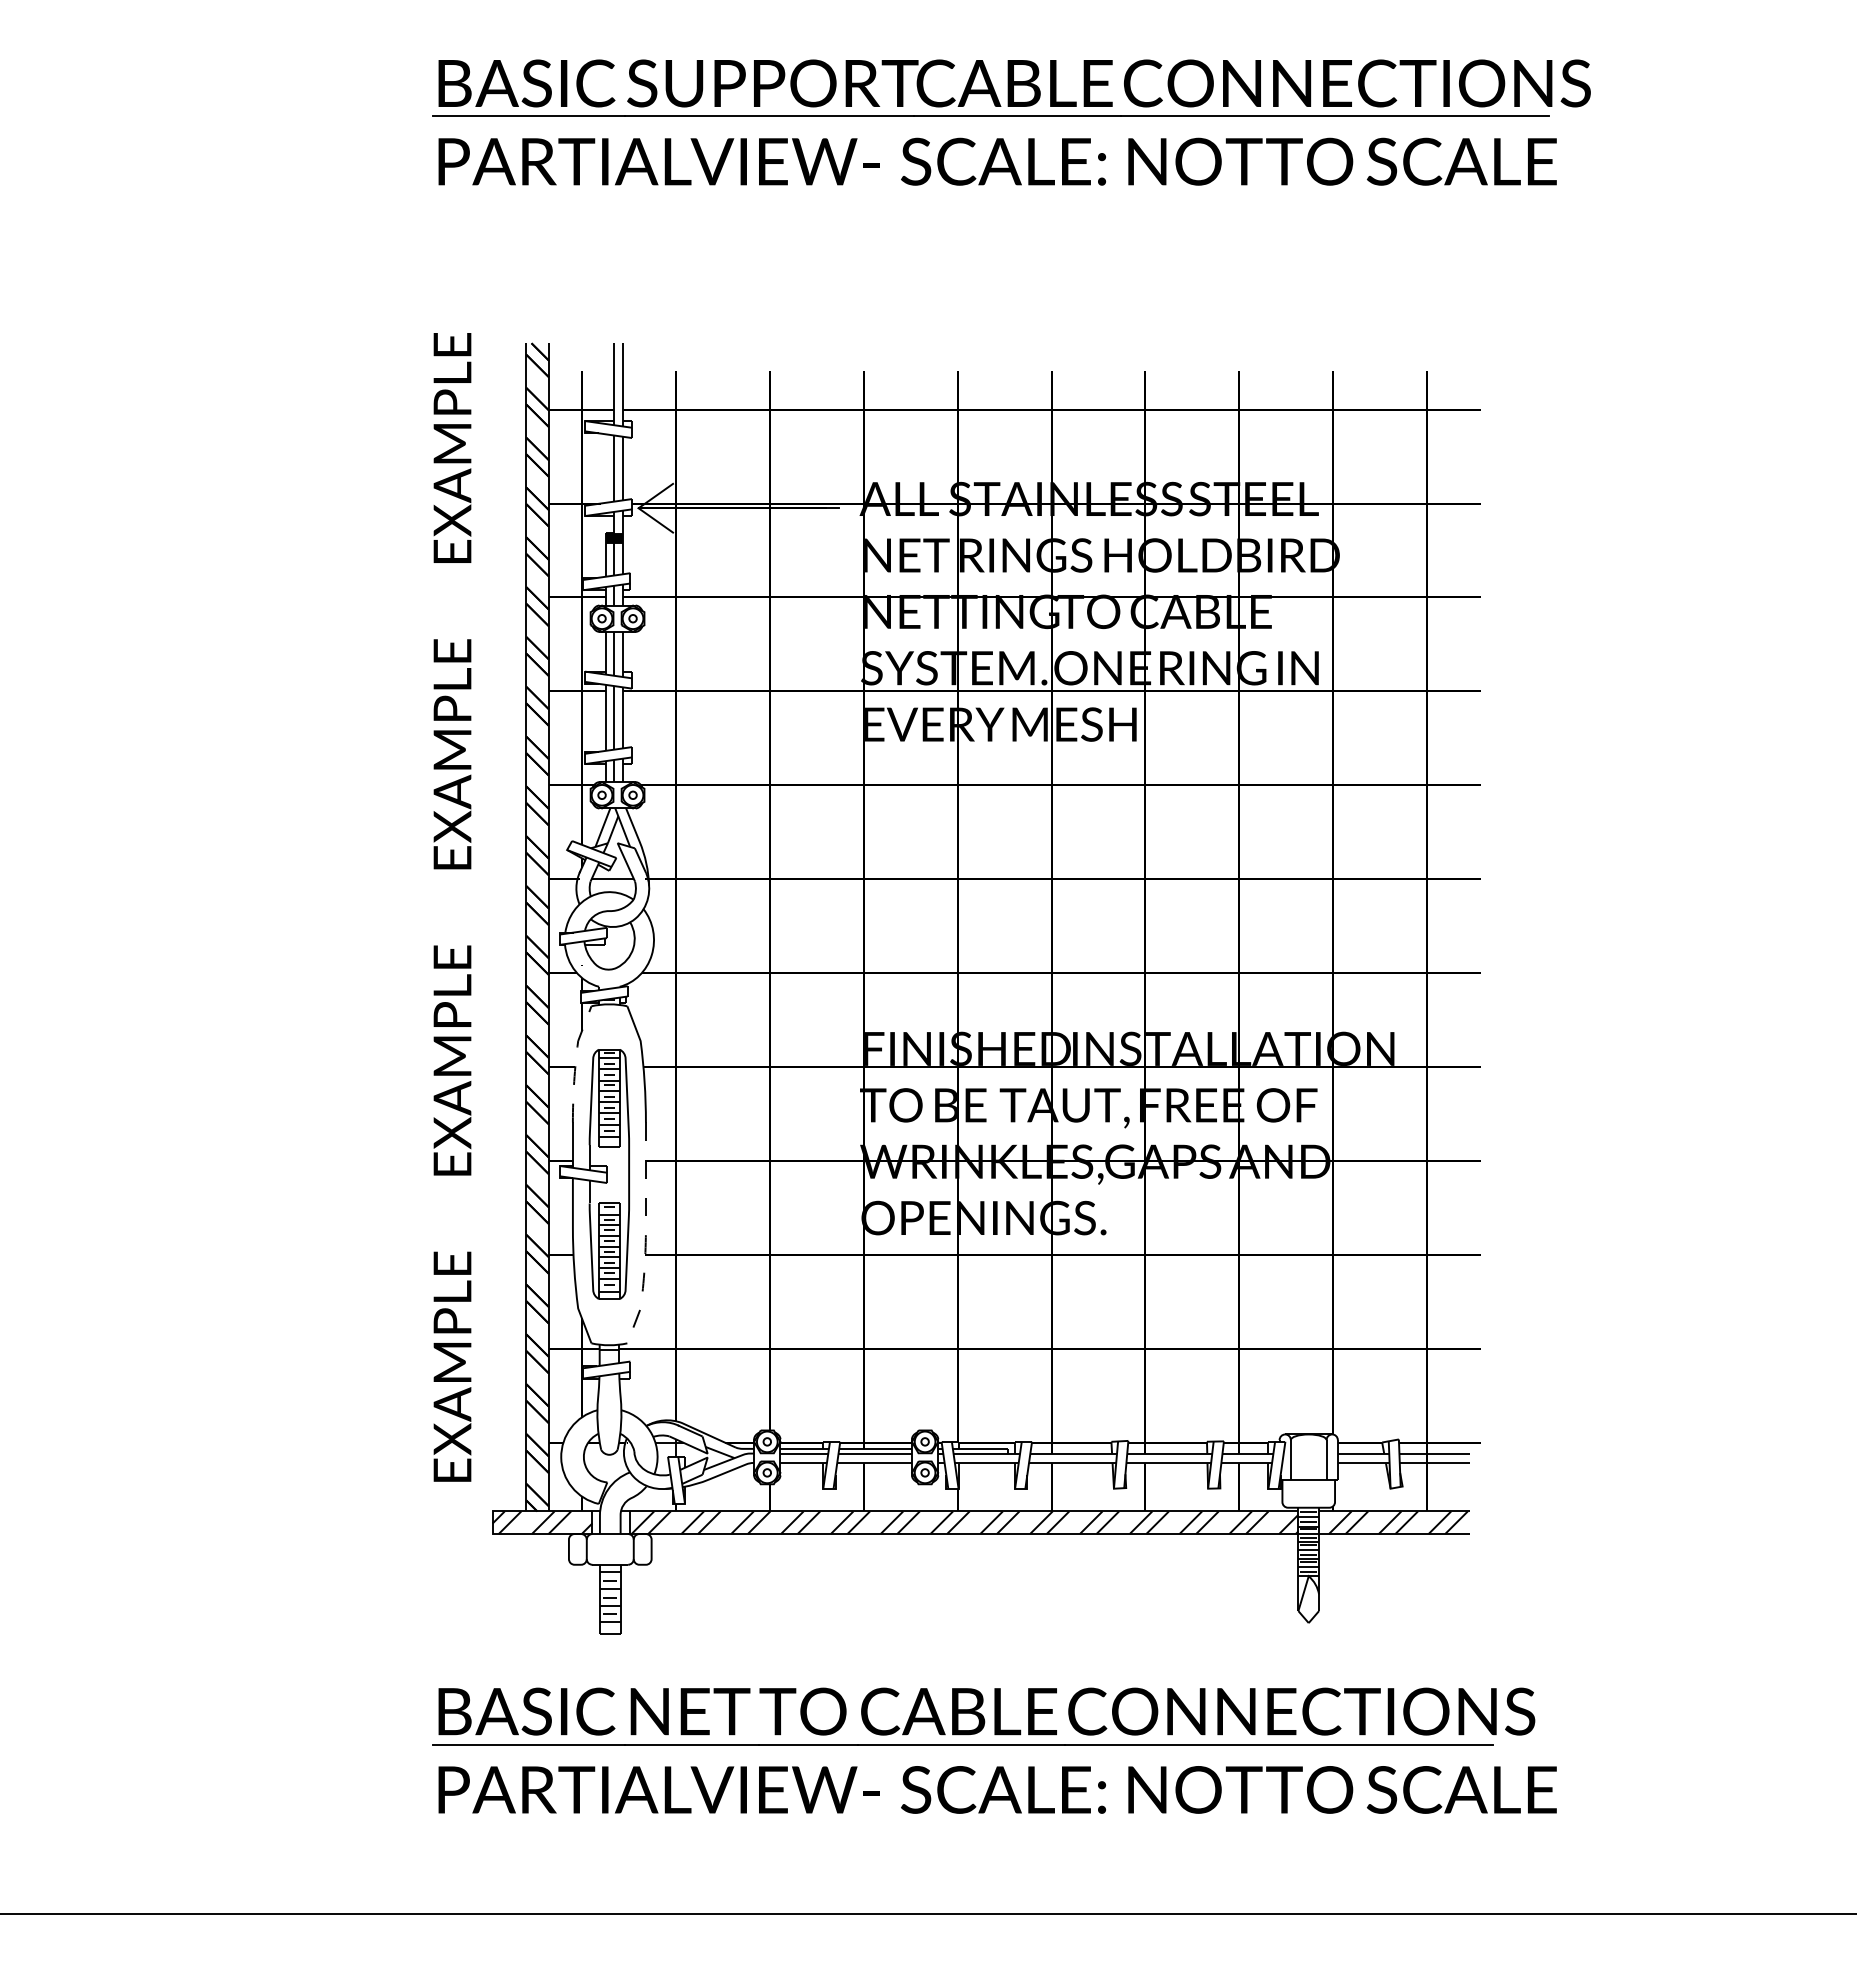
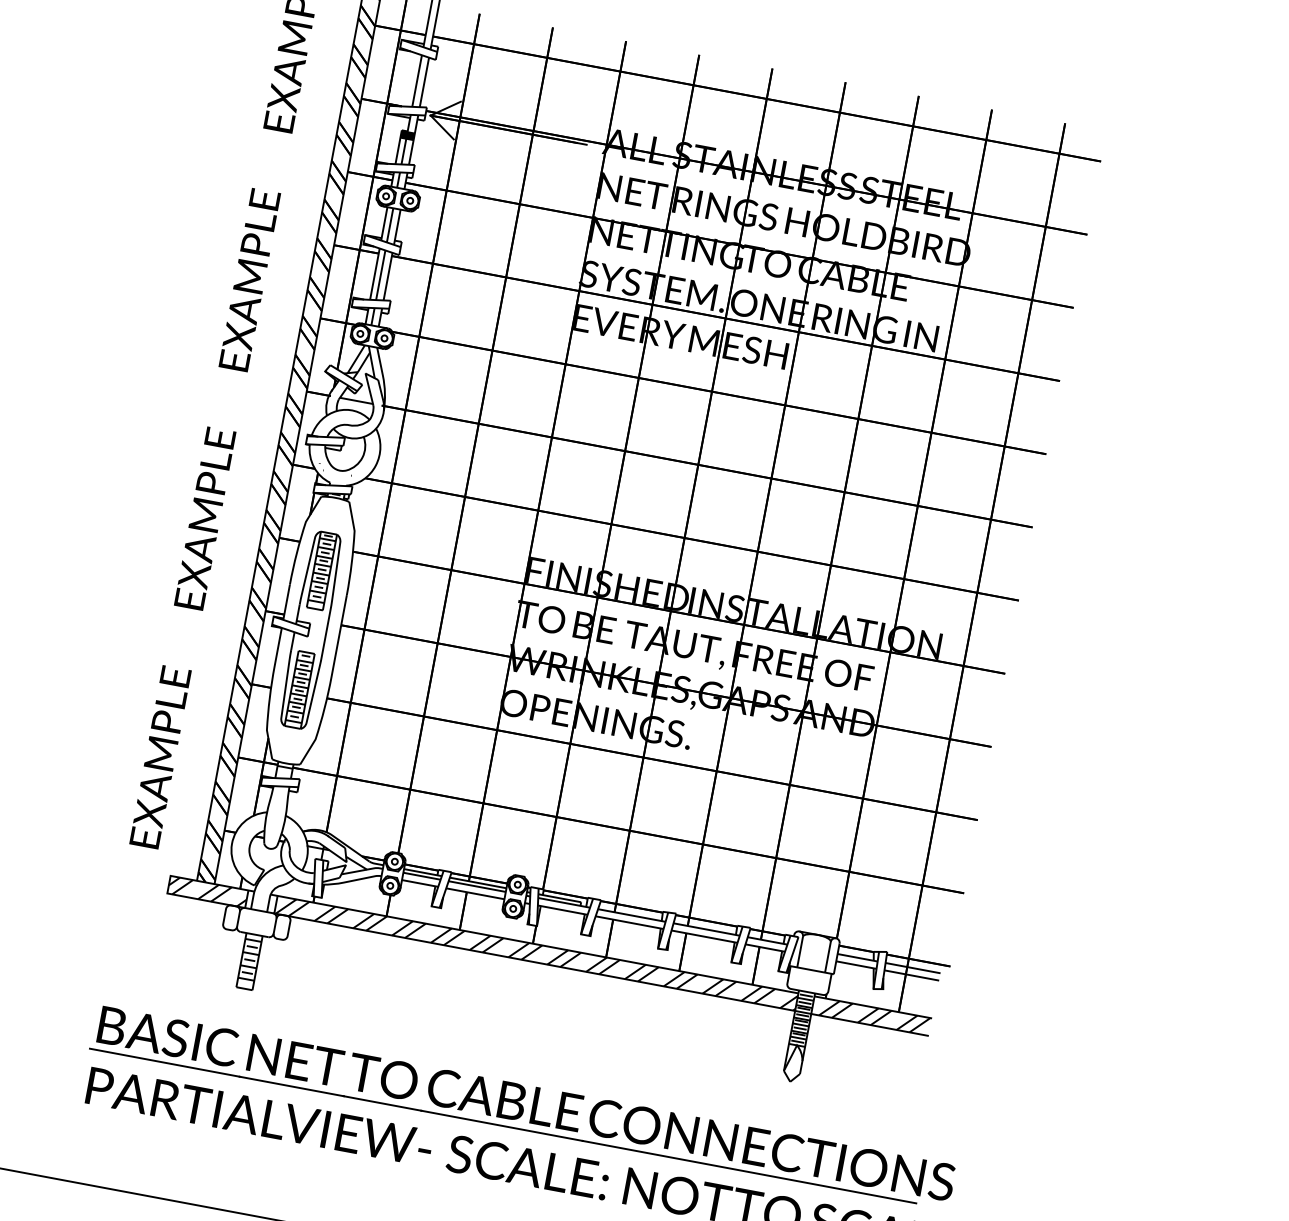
line: (575, 1063) -> (300, 538), dashed -> solid
line: (645, 1236) -> (329, 683), dashed -> solid

